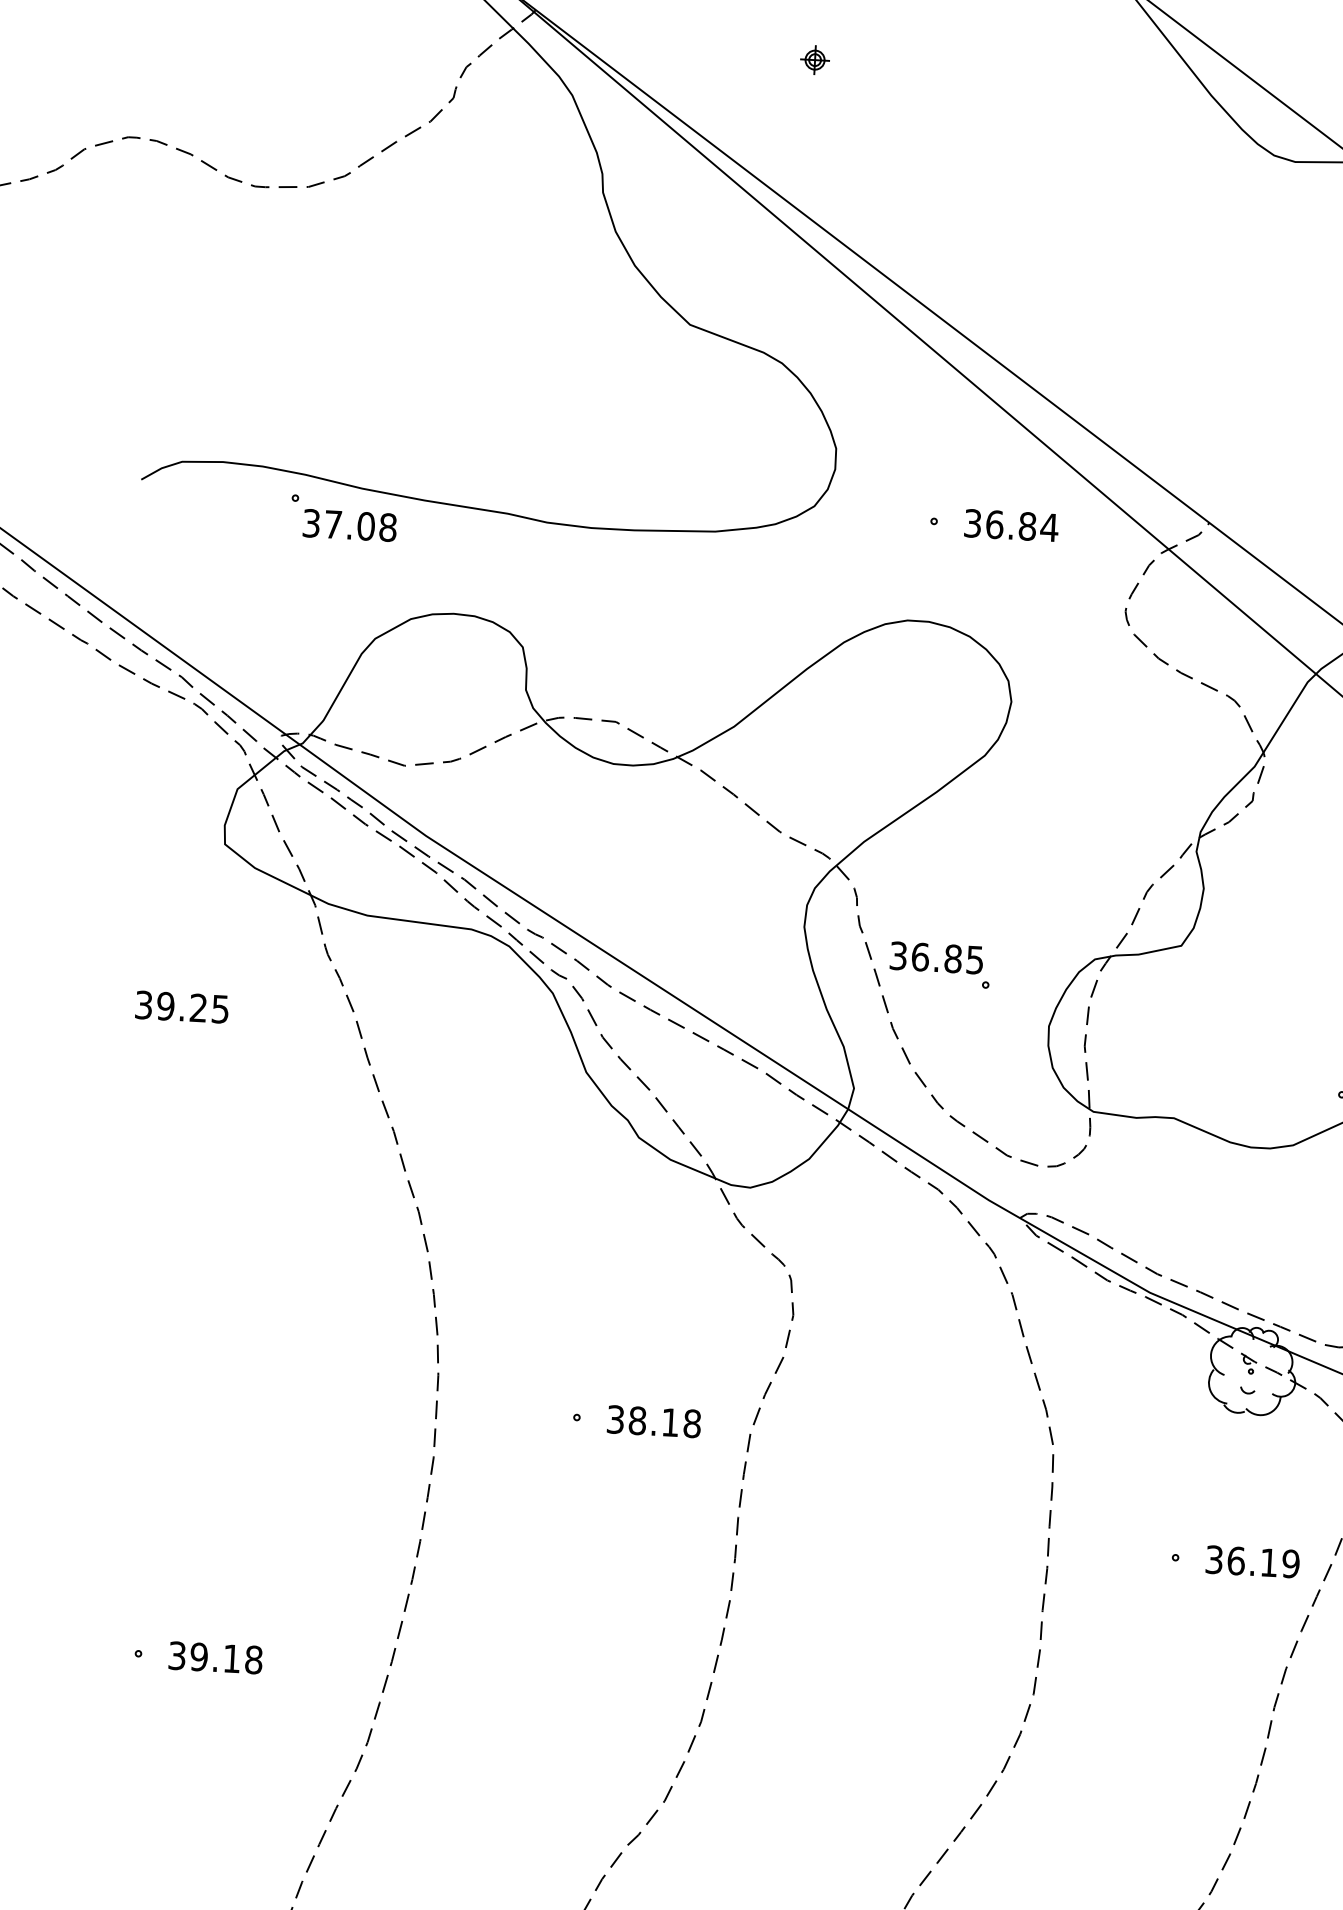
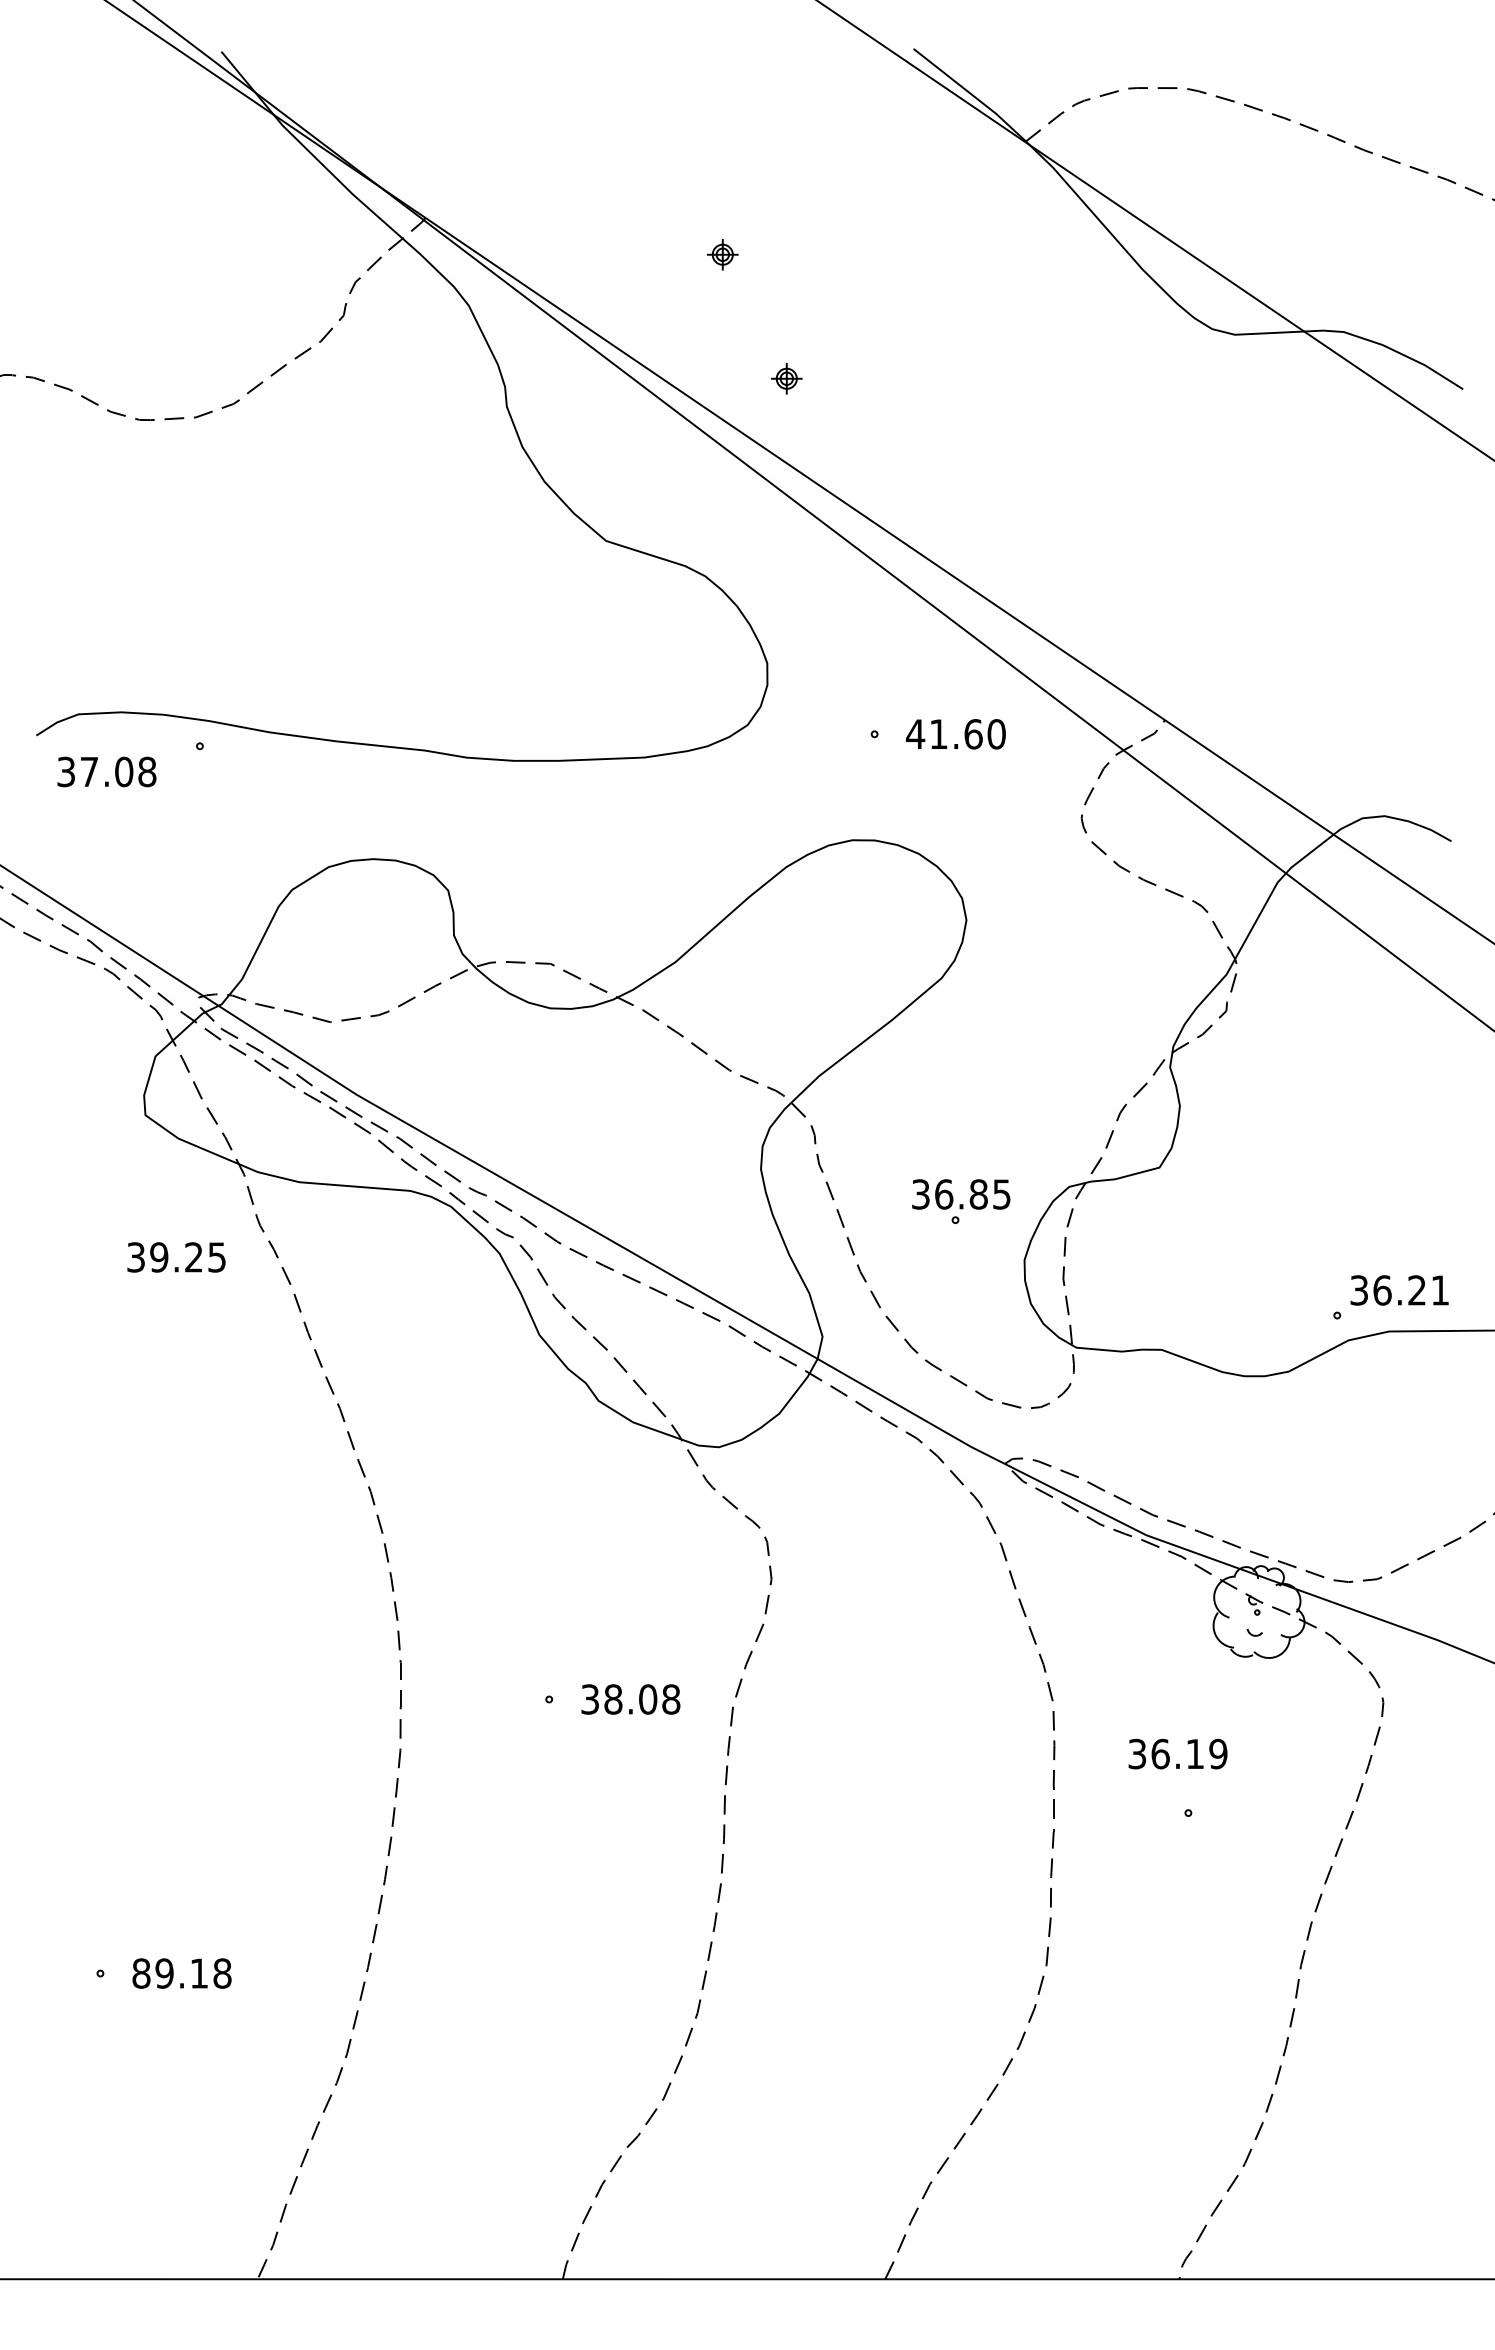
part: (868, 180) -> (786, 378), added
text: (349, 525) -> (106, 771), moved
text: (1011, 525) -> (956, 734), 36.84 -> 41.60
text: (936, 958) -> (961, 1194), moved
text: (182, 1007) -> (176, 1257), moved
text: (670, 1422) -> (648, 1699), 38.18 -> 38.08
text: (1252, 1561) -> (1177, 1753), moved
text: (177, 1655) -> (141, 1973), 39.18 -> 89.18

